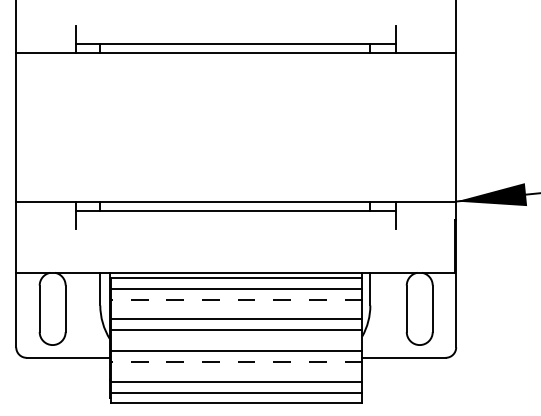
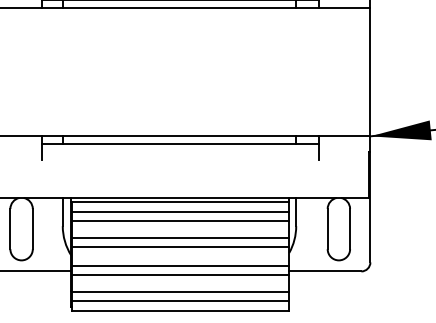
line: (236, 299) -> (180, 221), dashed -> solid
line: (236, 362) -> (180, 275), dashed -> solid

